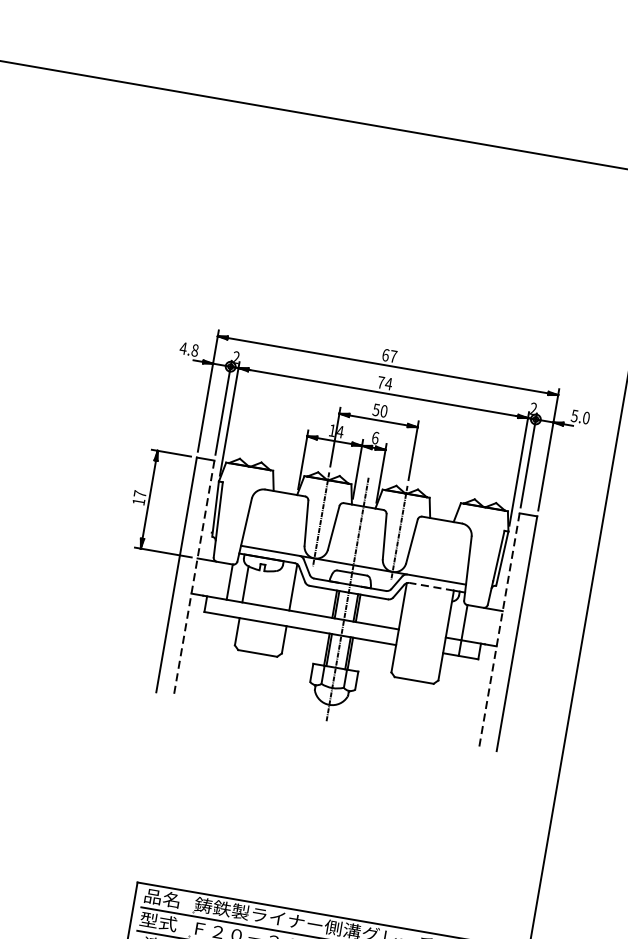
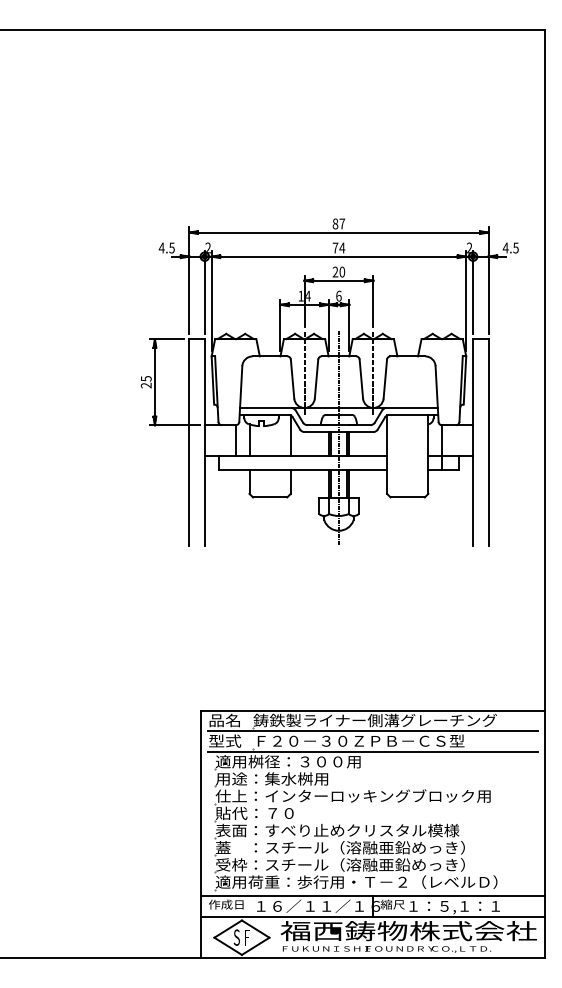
text: (194, 349) -> (171, 247), 4.8 -> 4.5
text: (385, 354) -> (335, 223), 67 -> 87
text: (376, 409) -> (335, 271), 50 -> 20
text: (580, 416) -> (510, 247), 5.0 -> 4.5
text: (138, 498) -> (145, 382), 17 -> 25
line: (193, 578) -> (204, 442), dashed -> solid
line: (431, 586) -> (408, 414), dashed -> solid
line: (499, 630) -> (473, 442), dashed -> solid

